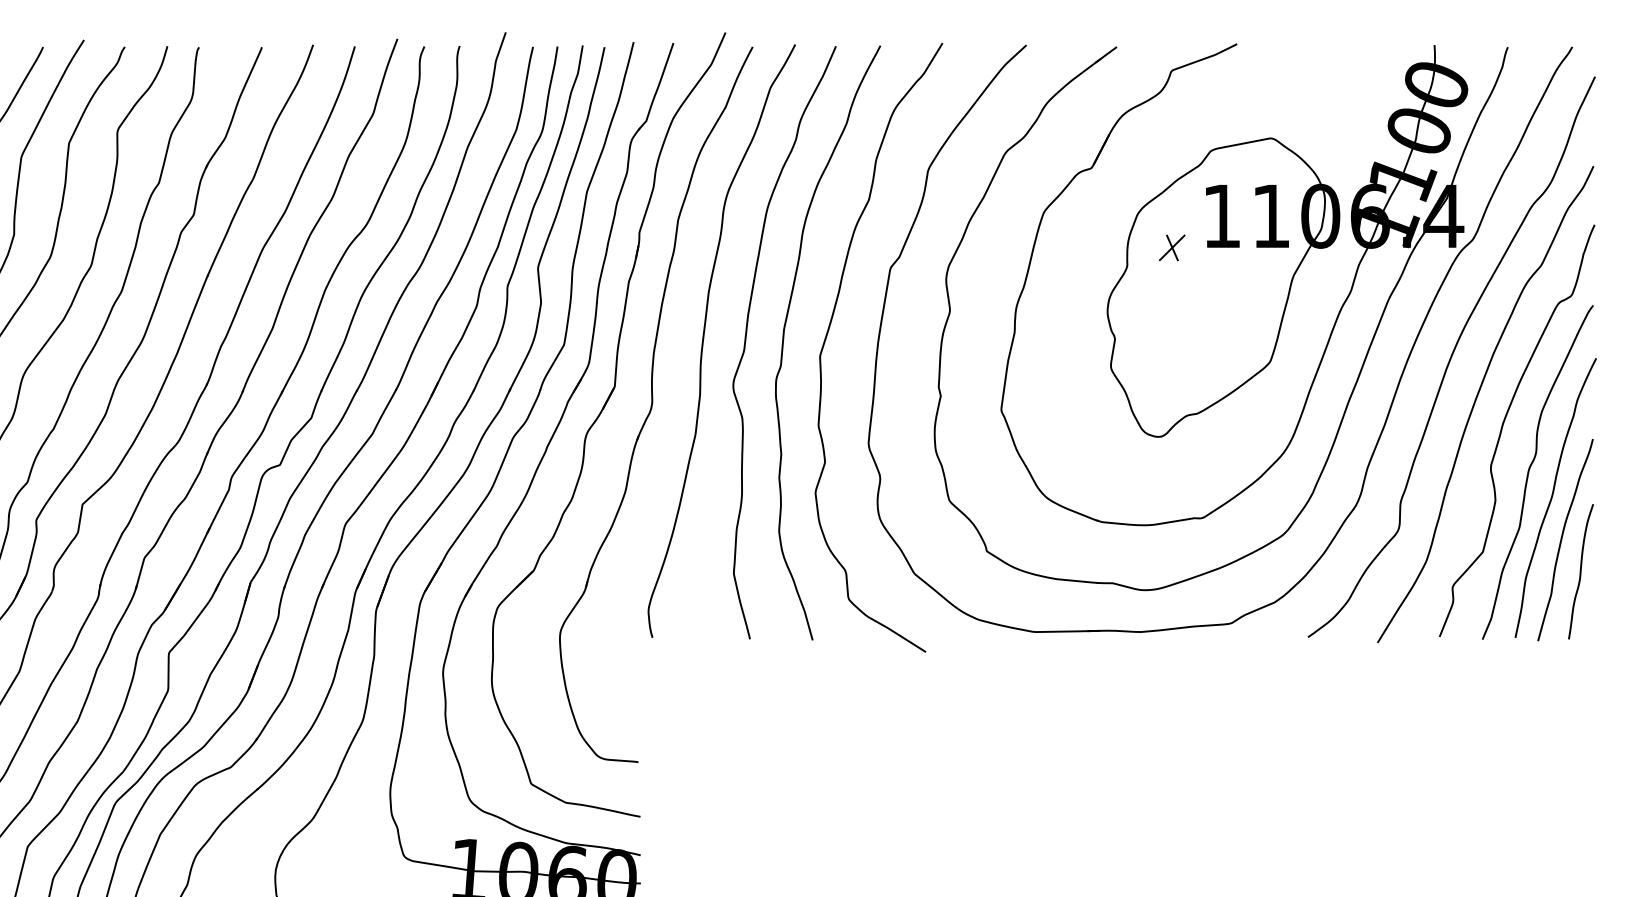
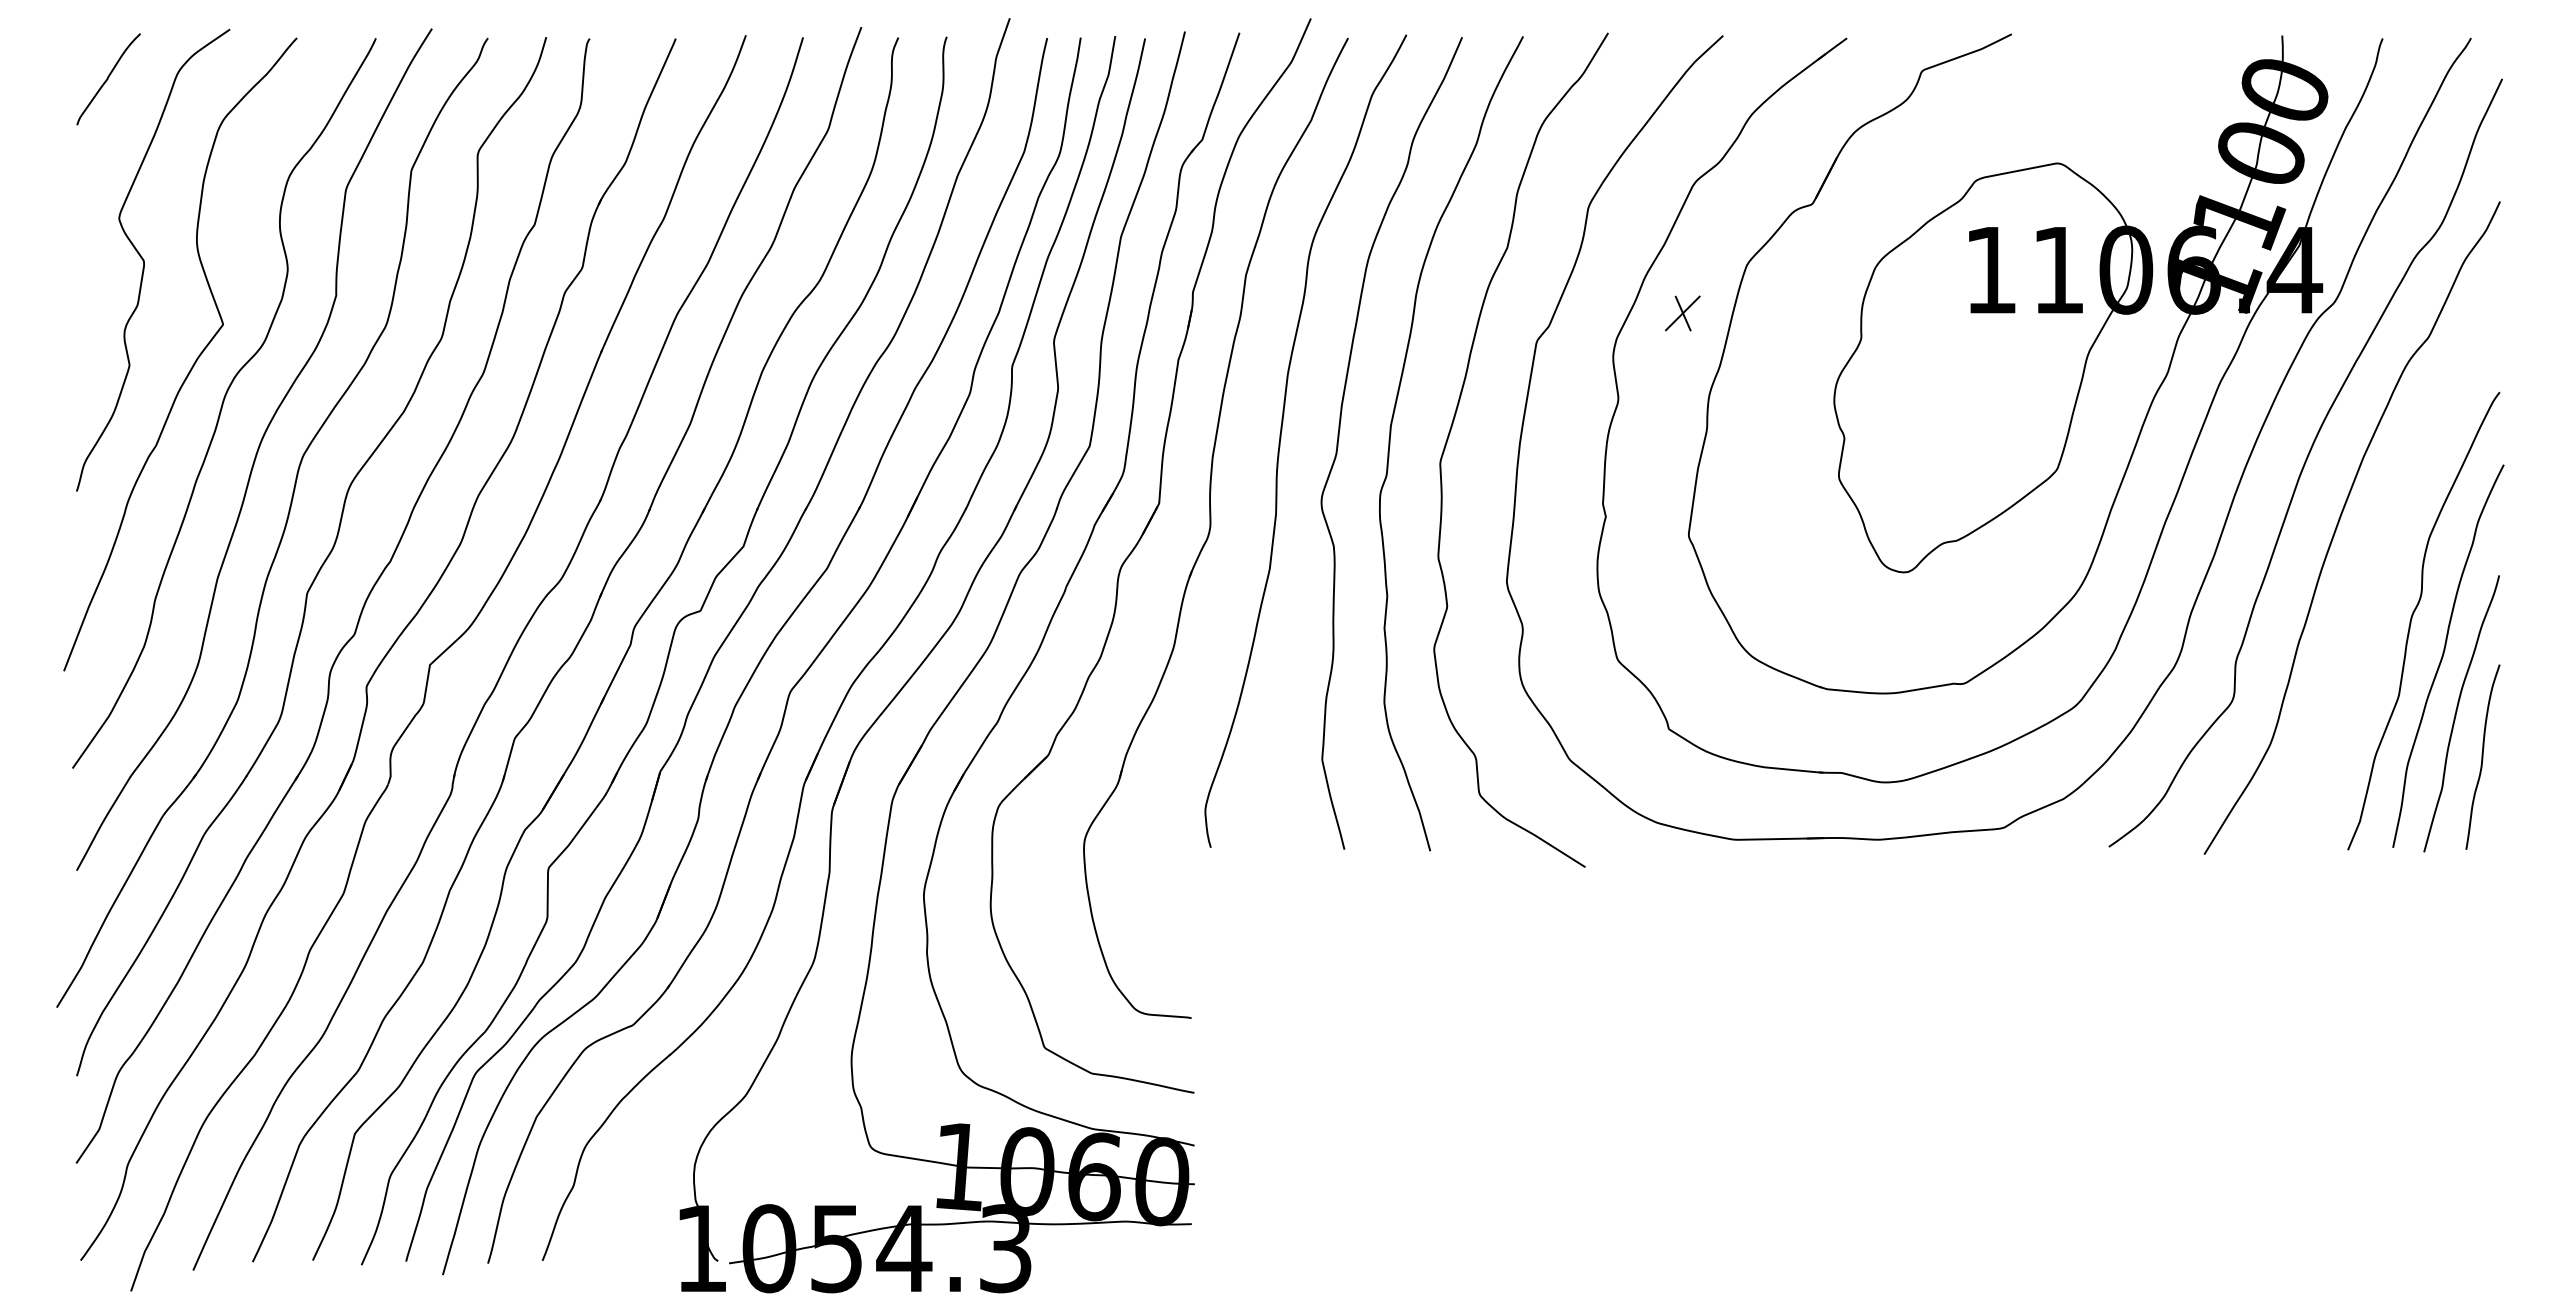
part: (1171, 247) -> (1682, 313), moved
curve: (1503, 426) -> (2376, 557), removed

